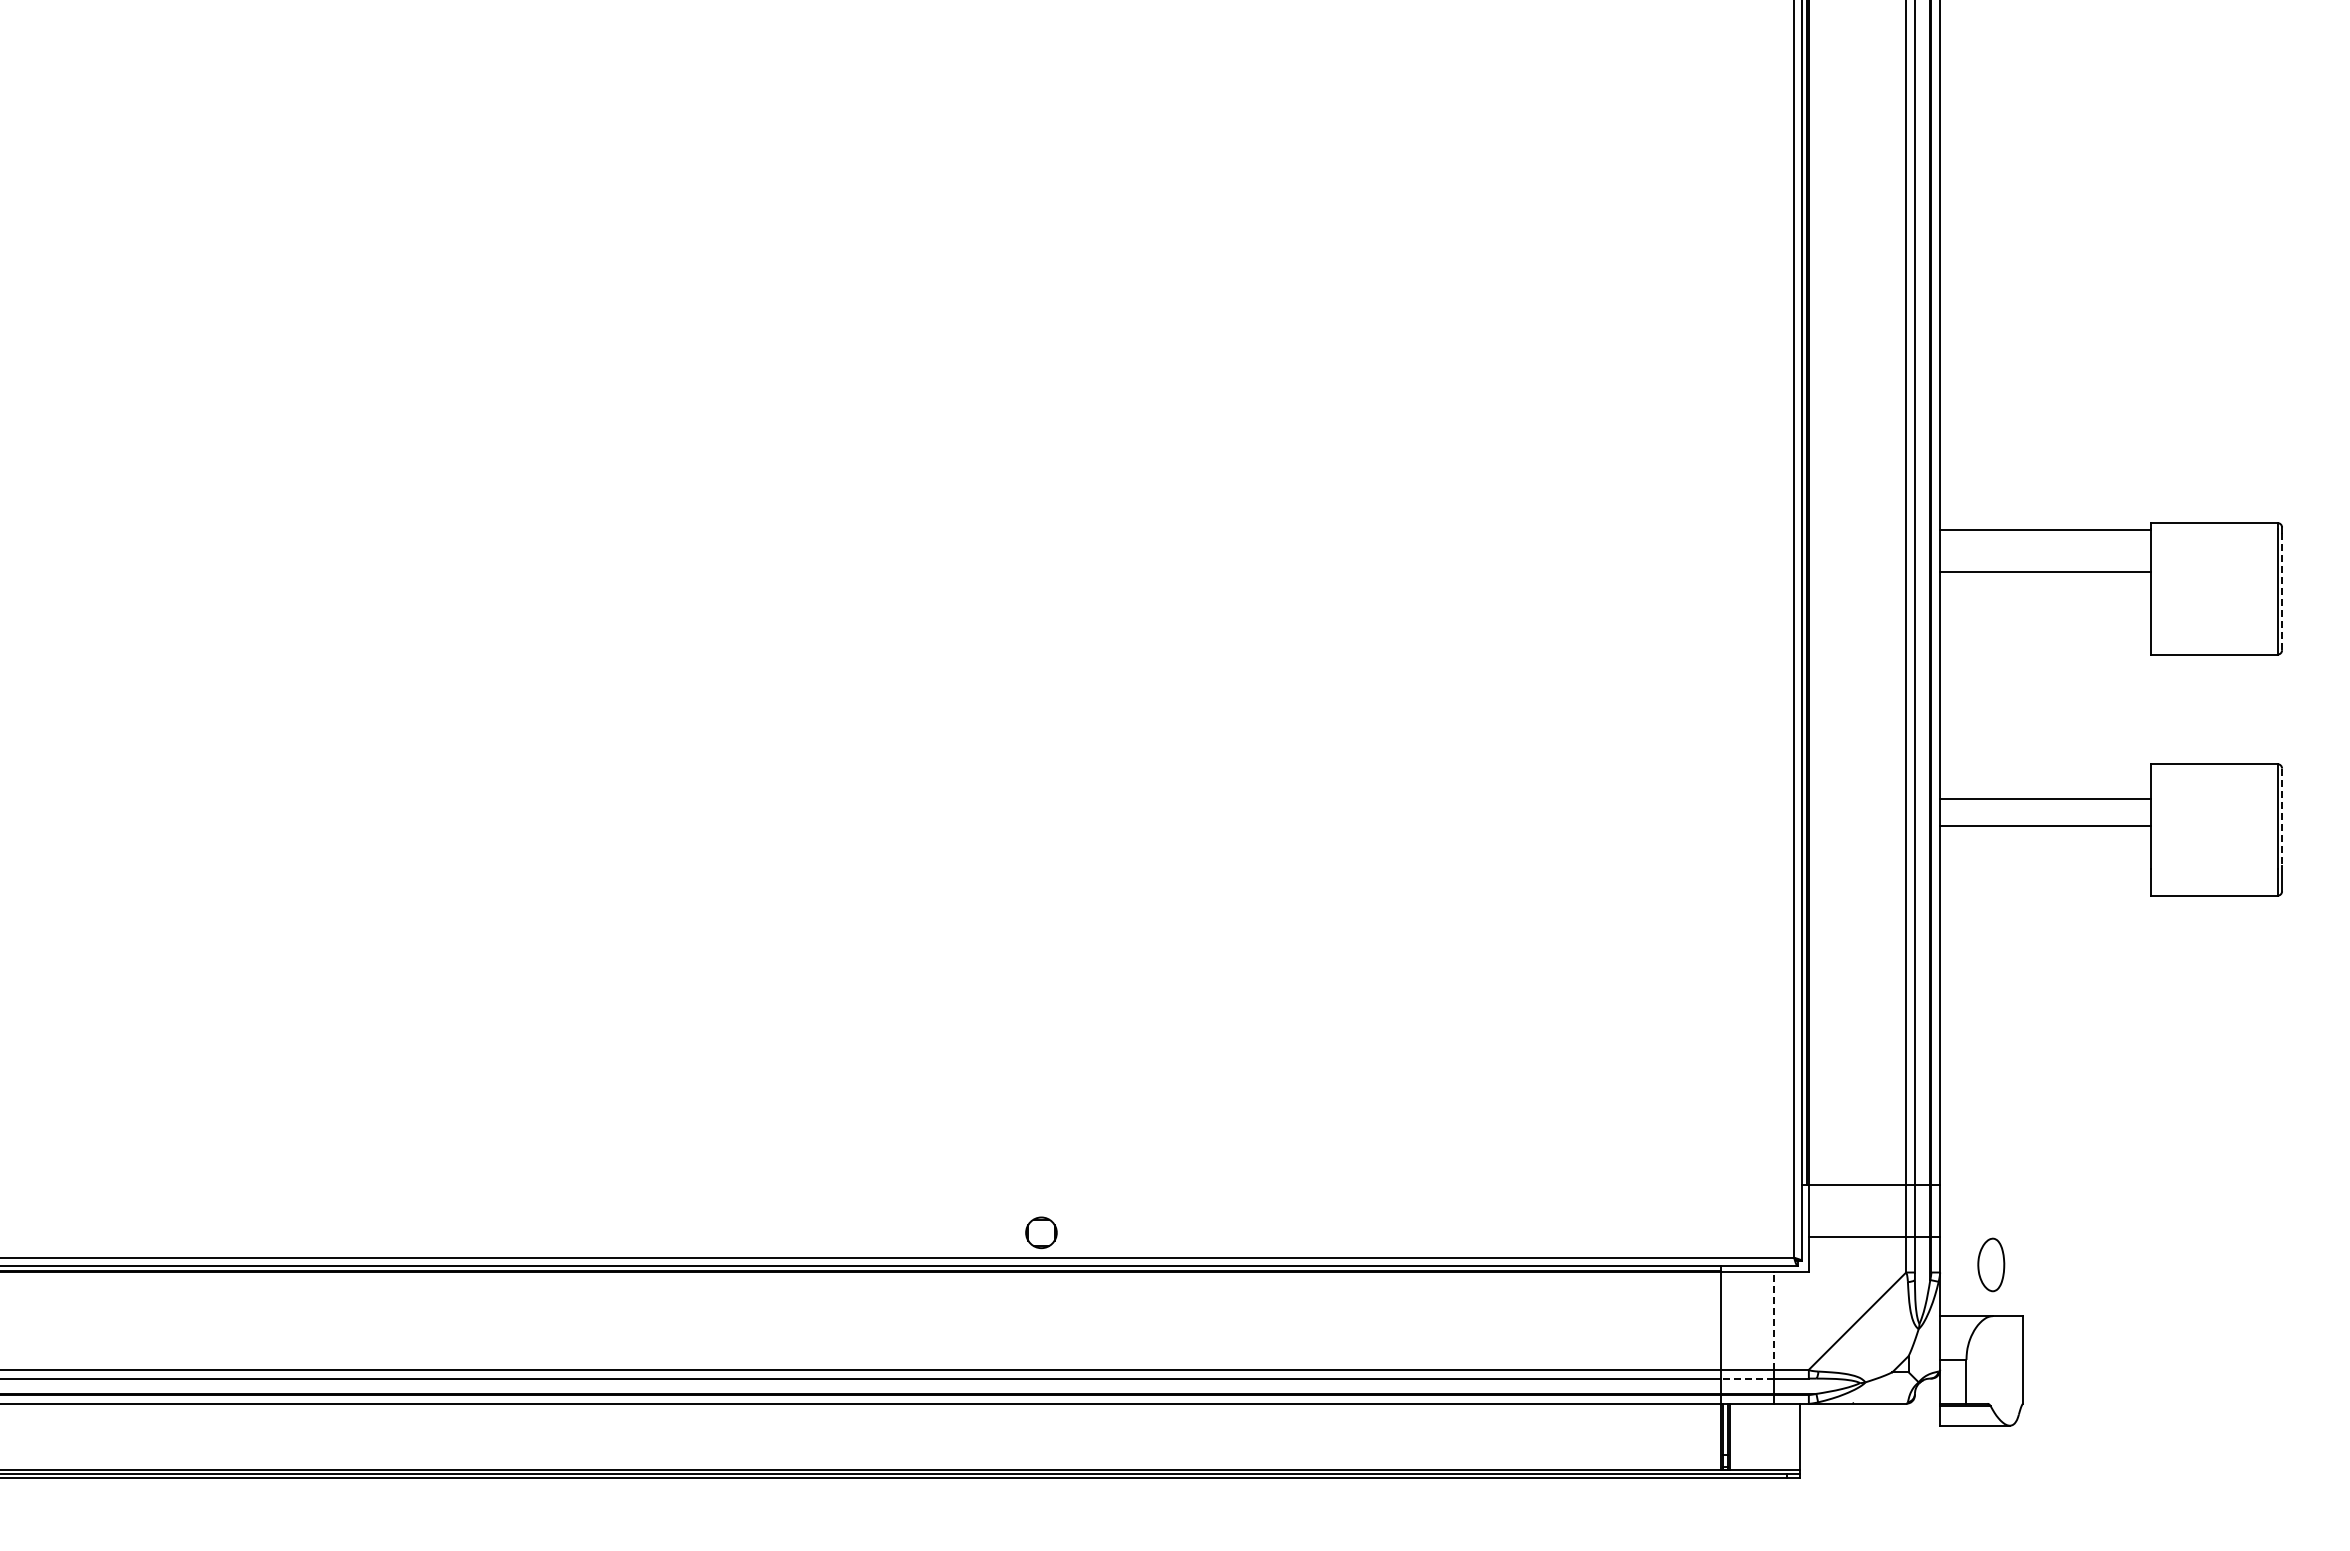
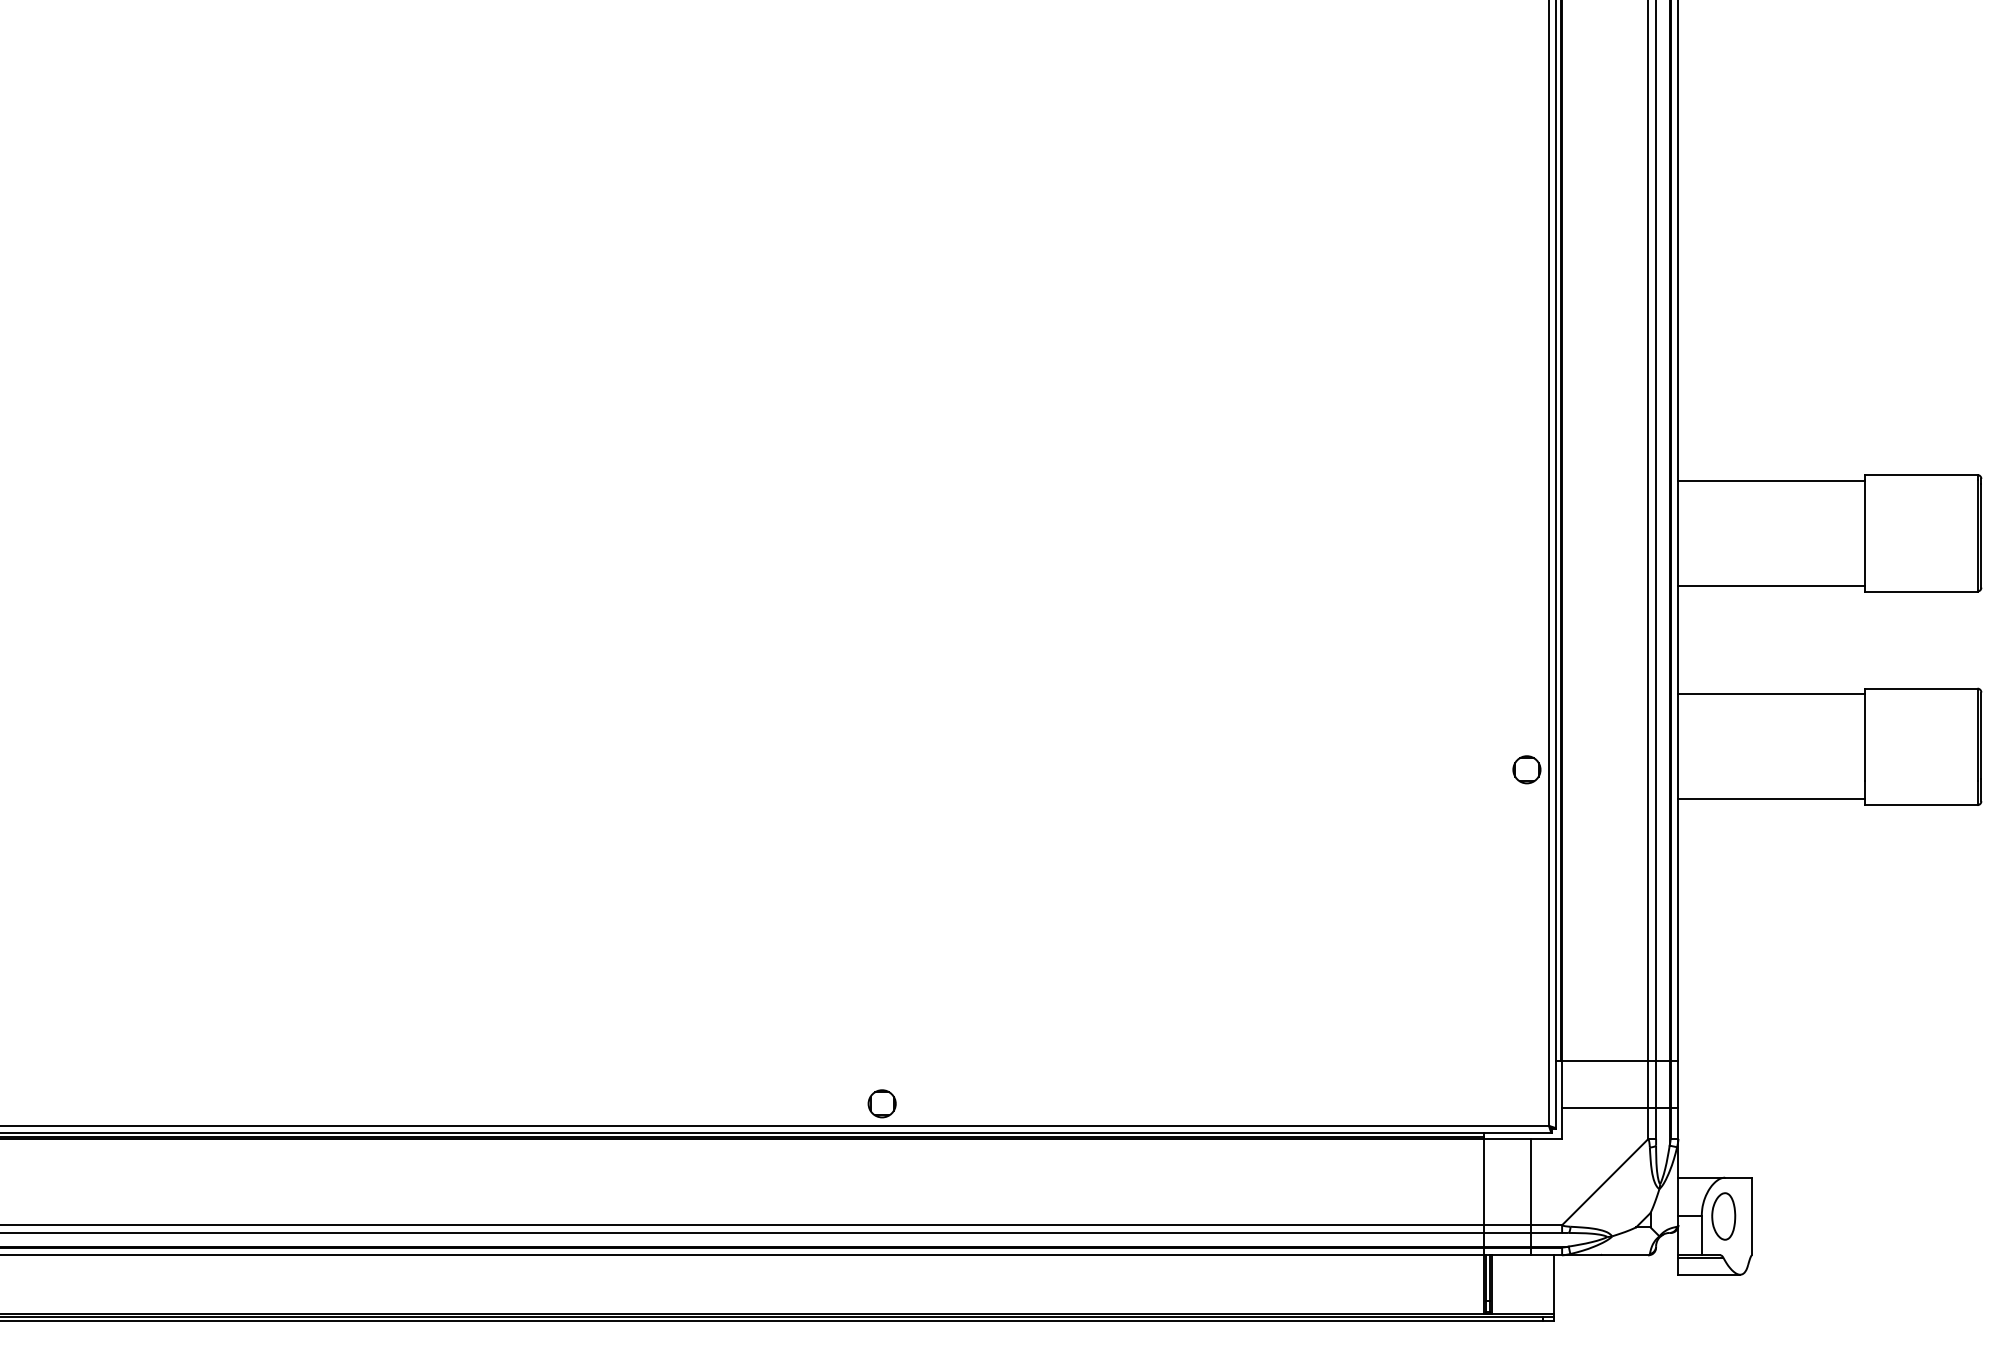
line: (2045, 572) -> (1771, 586), moved
line: (2282, 591) -> (1981, 535), dashed -> solid
line: (2045, 799) -> (1771, 799), moved
line: (2282, 817) -> (1981, 735), dashed -> solid
line: (2045, 825) -> (1771, 694), moved
part: (1769, 855) -> (1527, 769), added
part: (1991, 1264) -> (1723, 1216), moved
line: (1773, 1321) -> (1530, 1182), dashed -> solid
line: (1746, 1378) -> (1506, 1232), dashed -> solid

